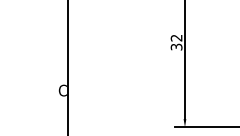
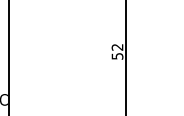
text: (175, 46) -> (116, 55), 32 -> 52

